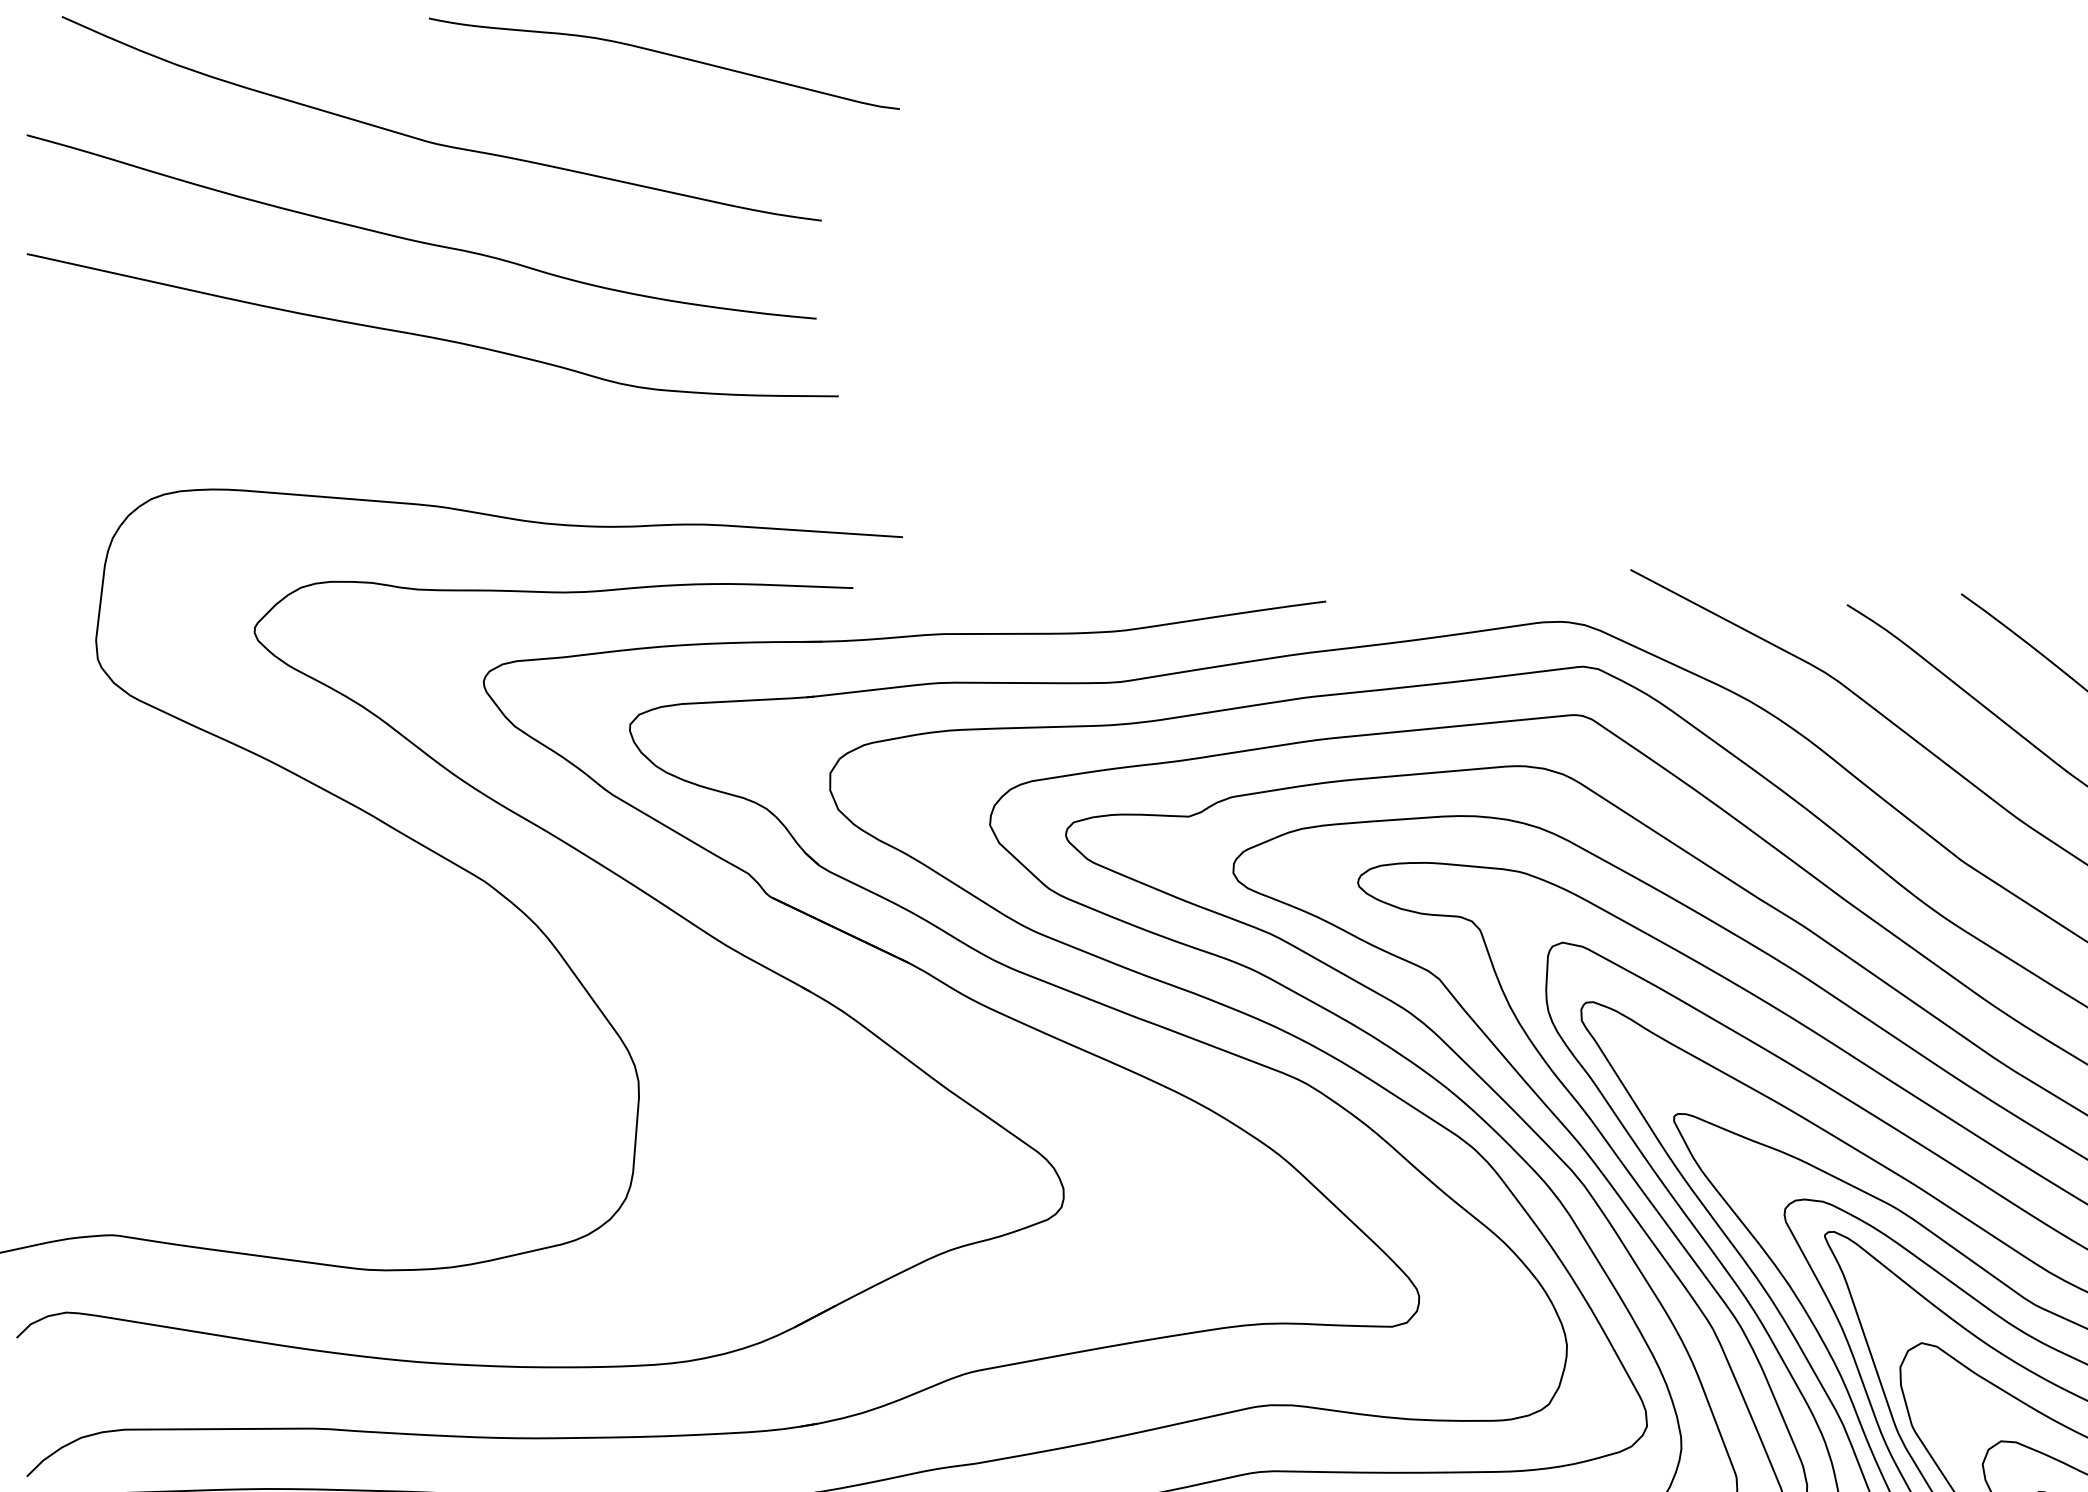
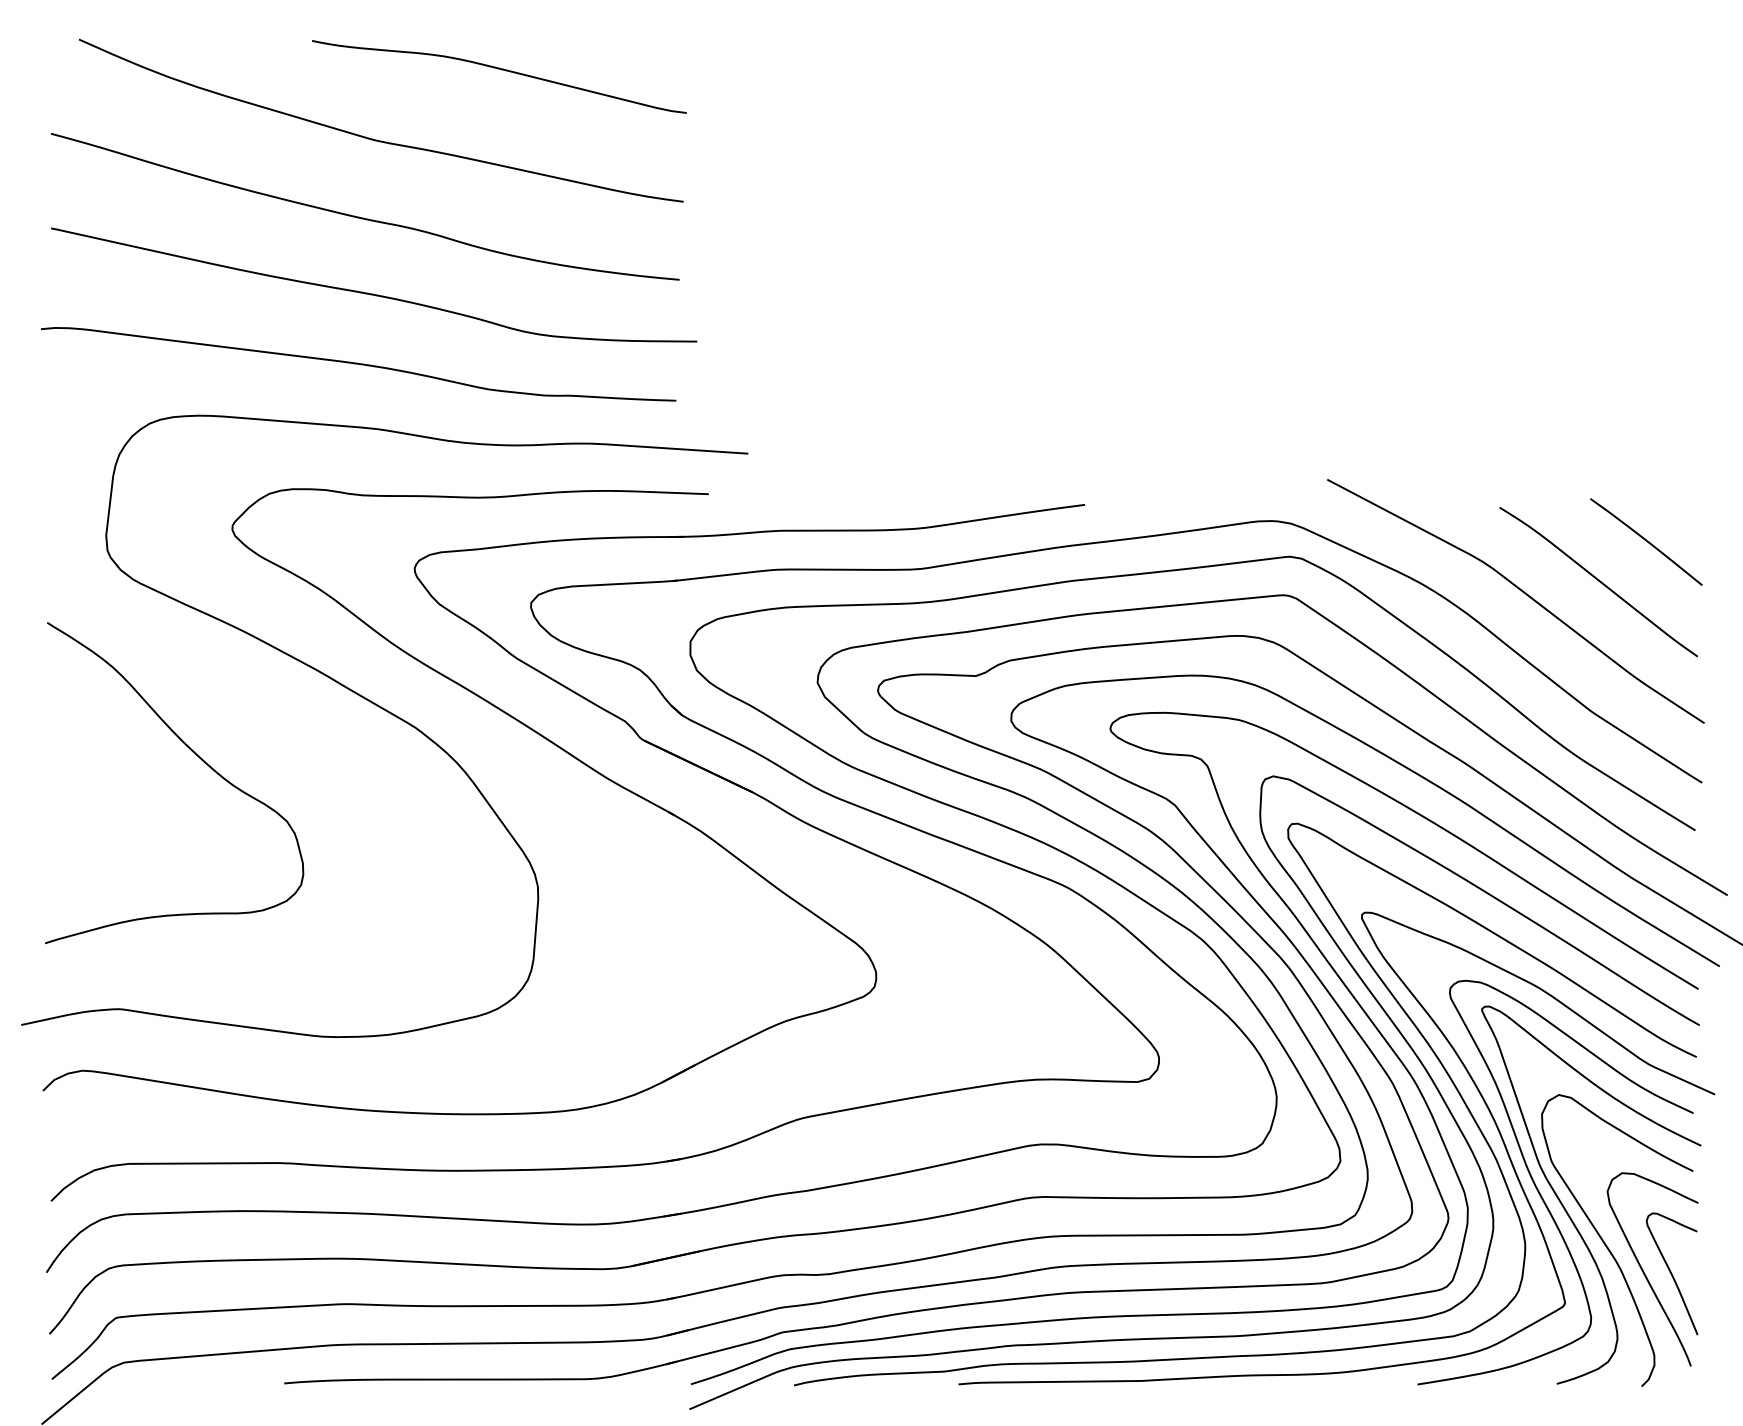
curve: (666, 55) -> (501, 70), moved
curve: (413, 425) -> (358, 364), added
curve: (213, 920) -> (199, 758), added

